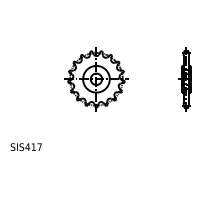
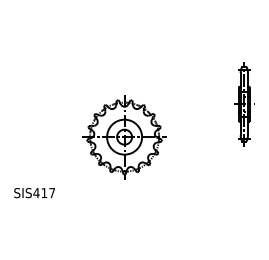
part: (96, 79) -> (124, 137), moved

